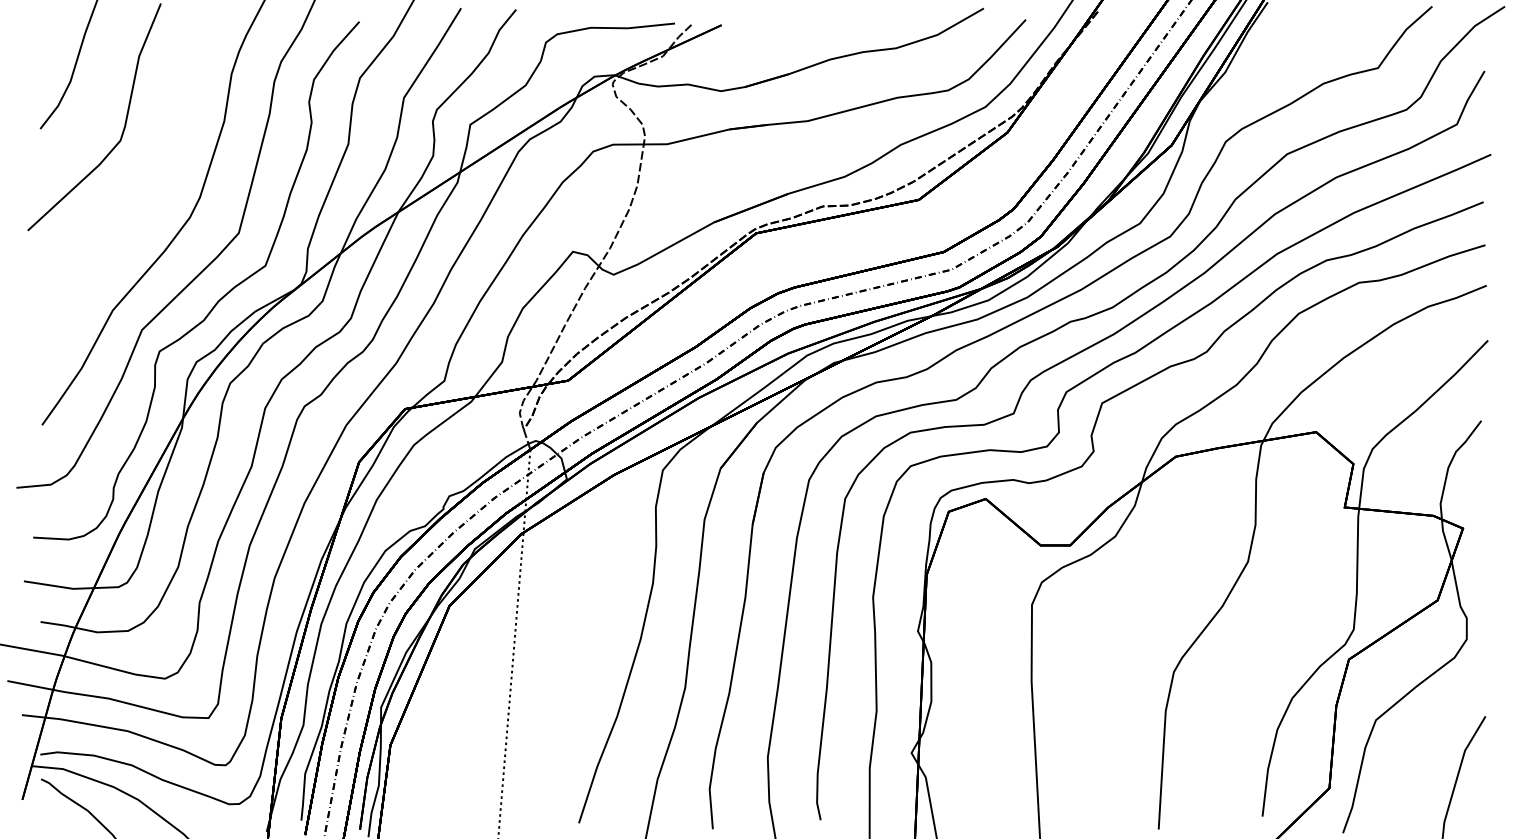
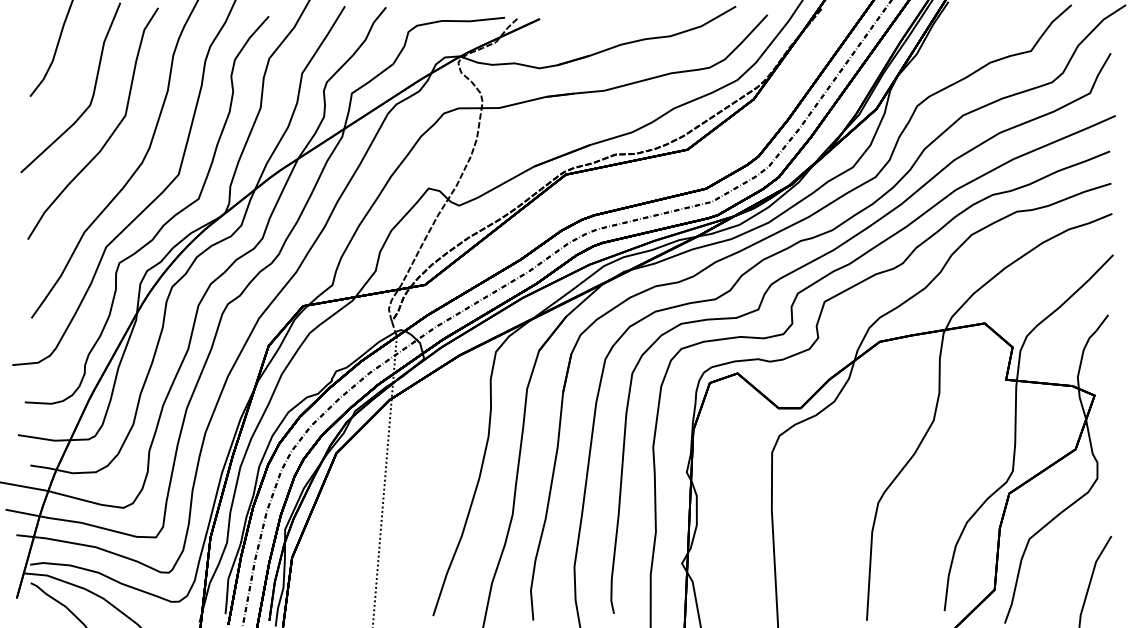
curve: (145, 183) -> (108, 137), added

